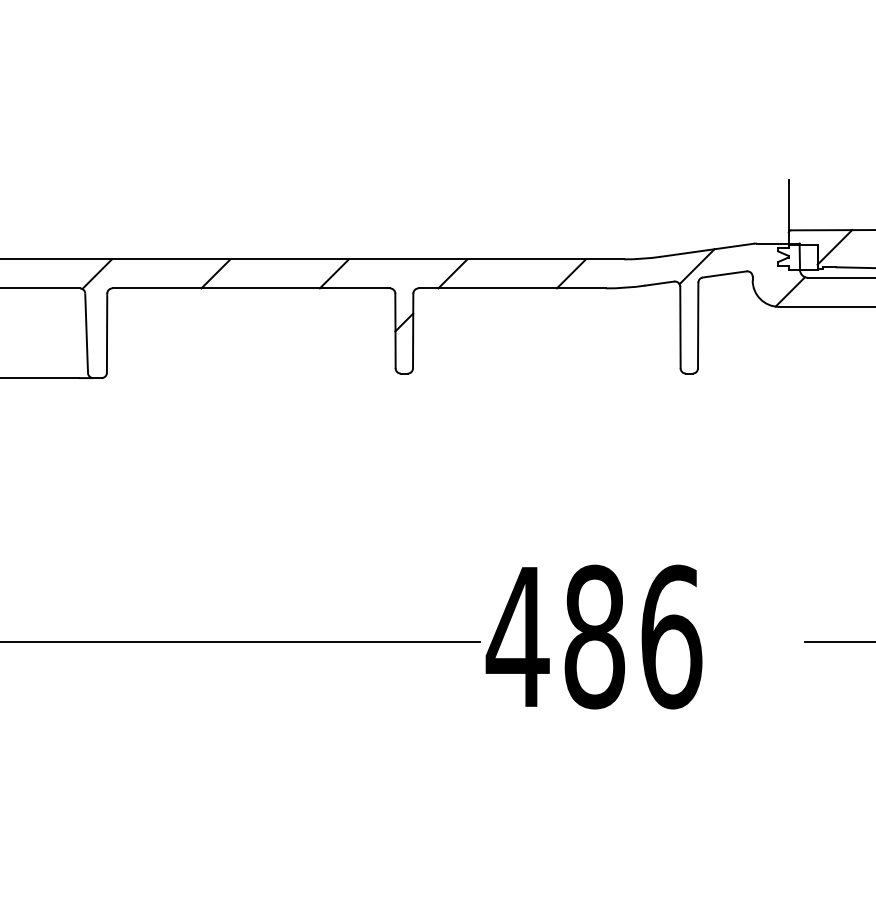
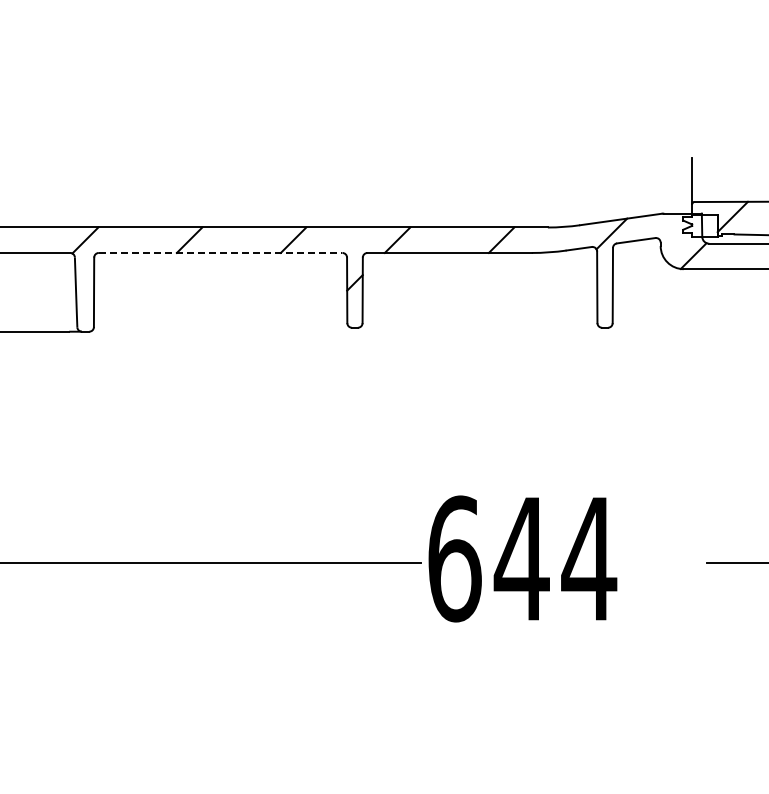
line: (251, 287) -> (220, 252), solid -> dashed
text: (594, 636) -> (521, 558), 486 -> 644

